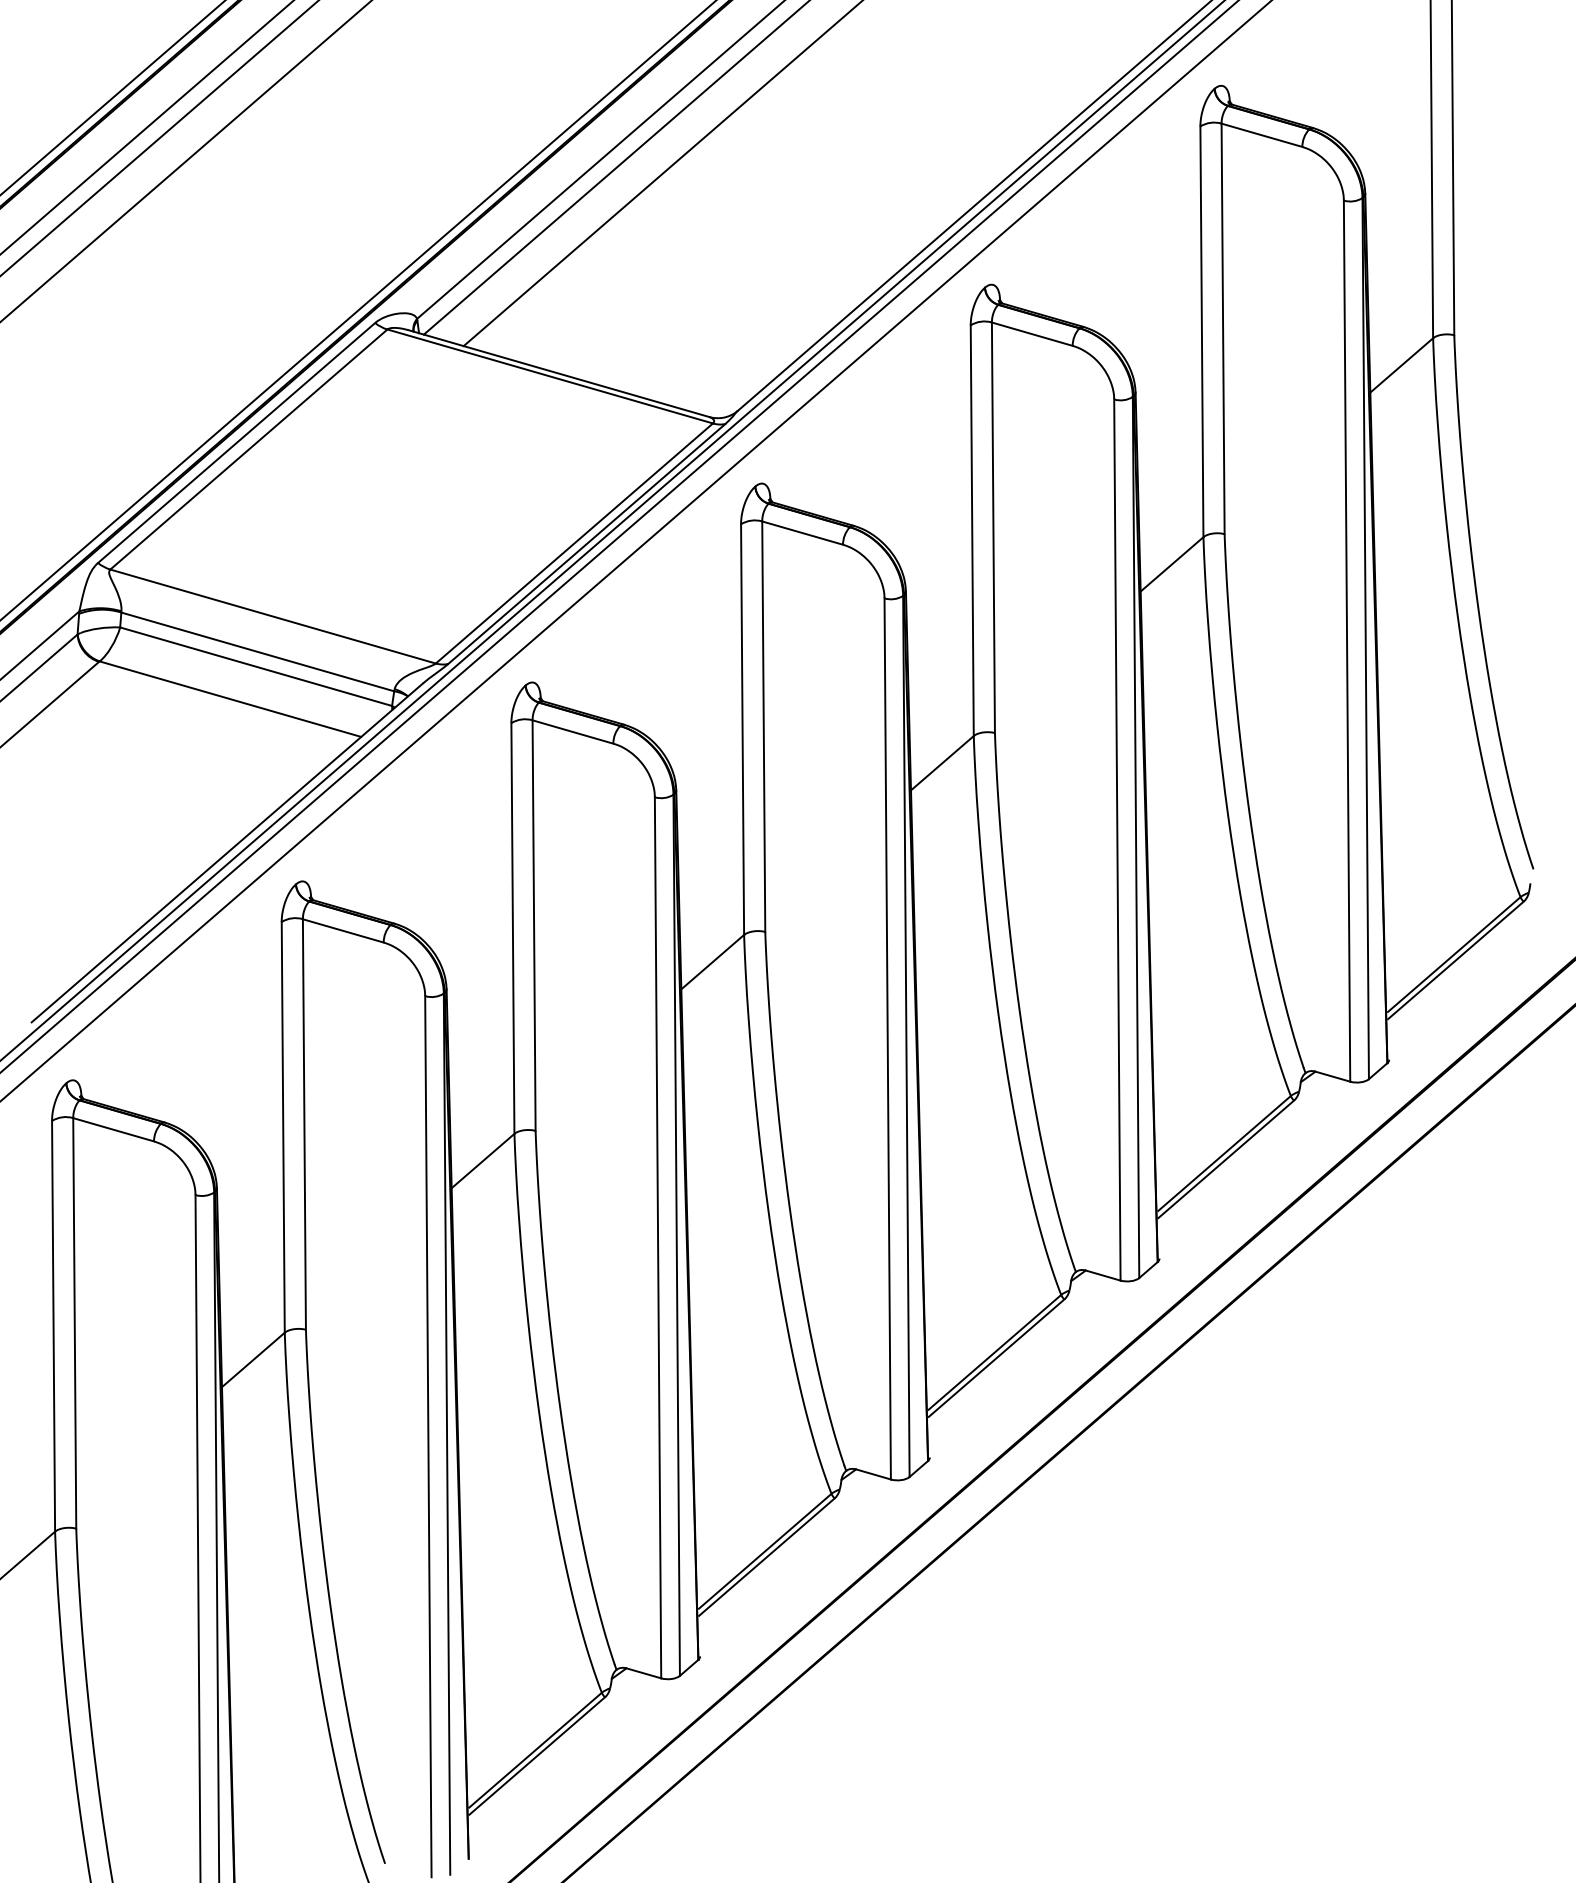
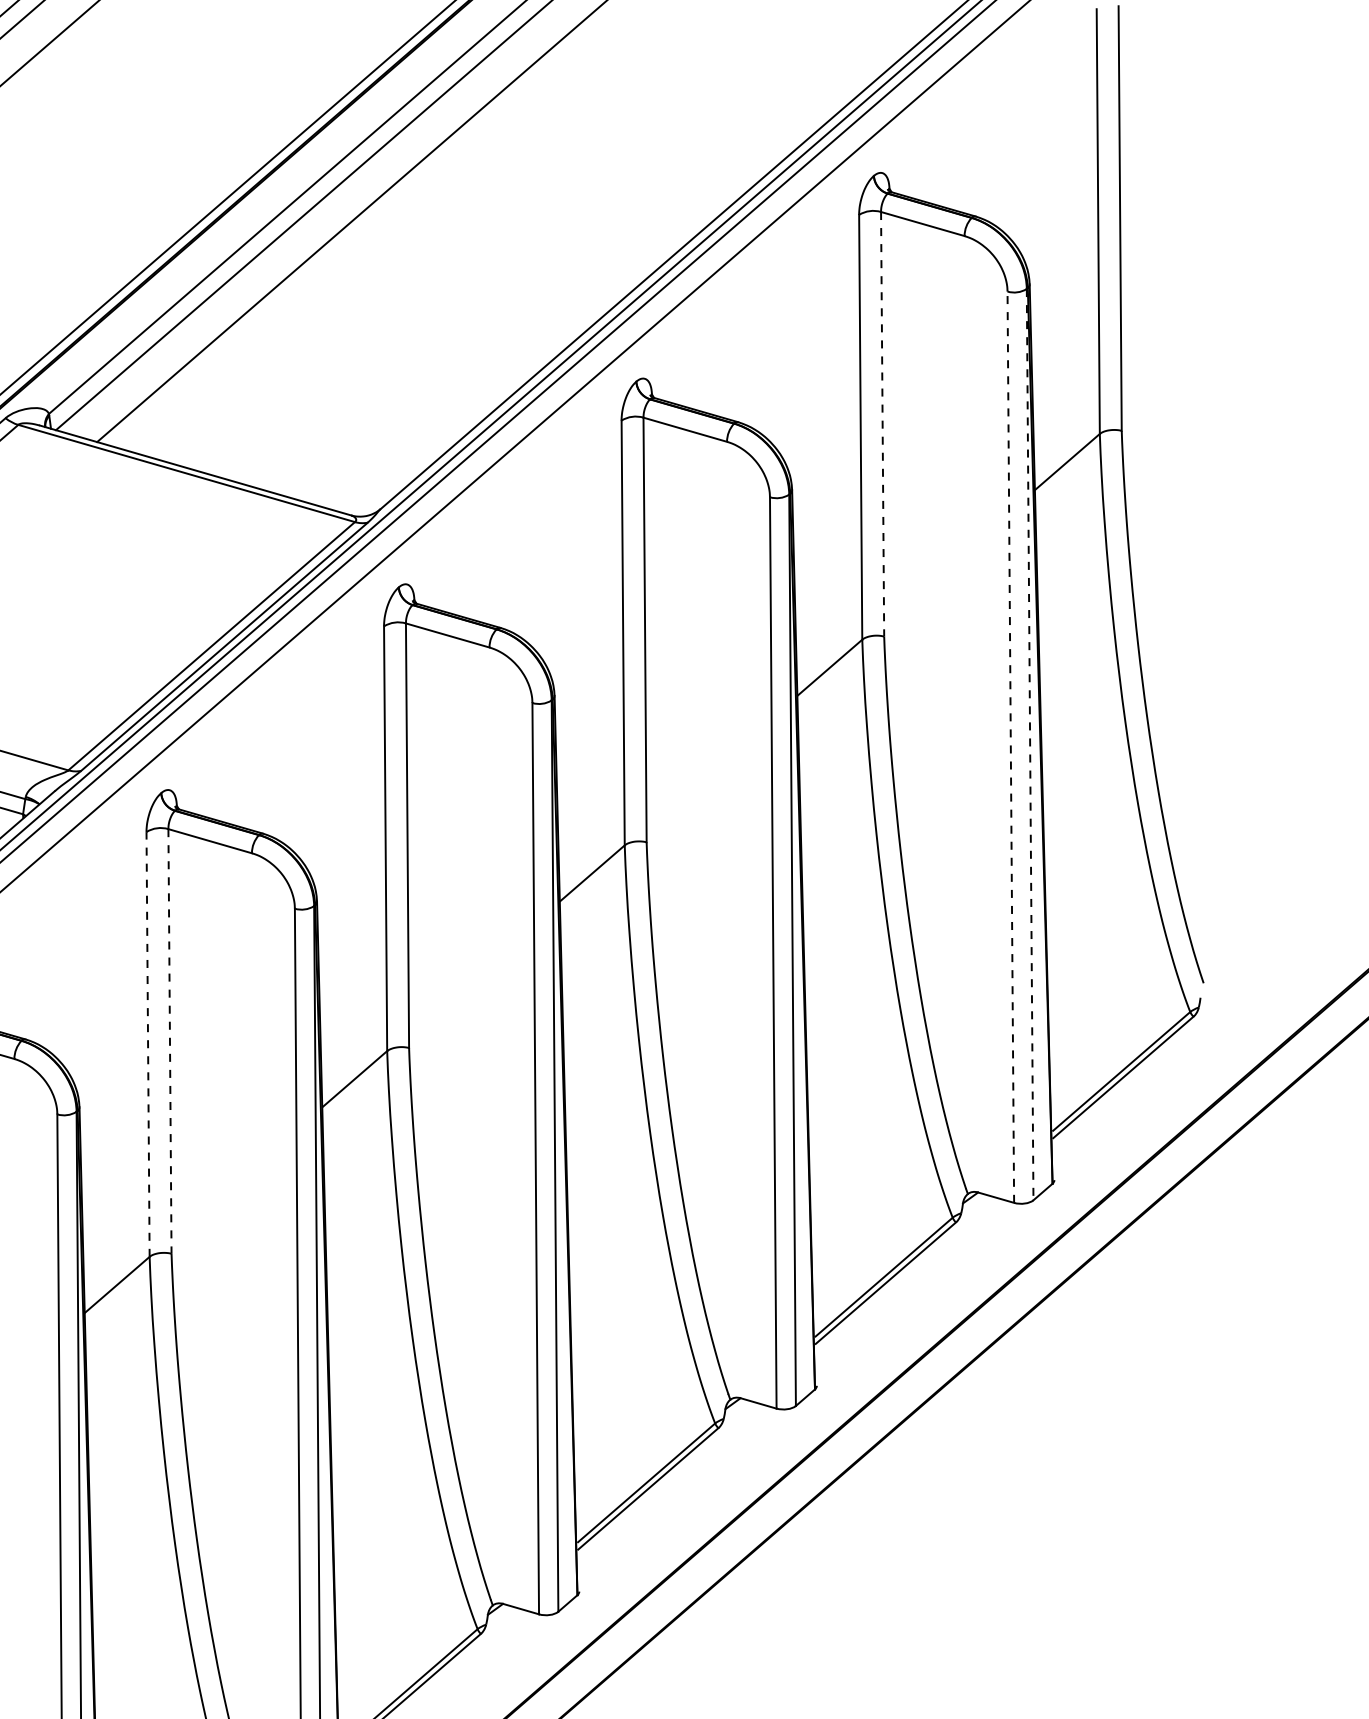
line: (1223, 329) -> (883, 424), solid -> dashed
line: (1365, 638) -> (1029, 744), solid -> dashed
line: (1347, 641) -> (1011, 747), solid -> dashed
line: (534, 926) -> (170, 1042), solid -> dashed
line: (512, 928) -> (147, 1044), solid -> dashed

